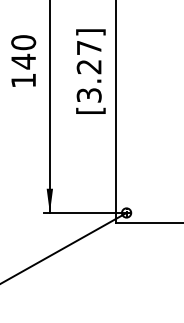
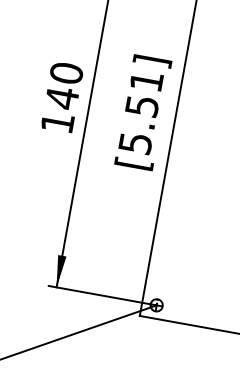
text: (23, 60) -> (62, 96), moved
text: (88, 71) -> (140, 111), [3.27] -> [5.51]

